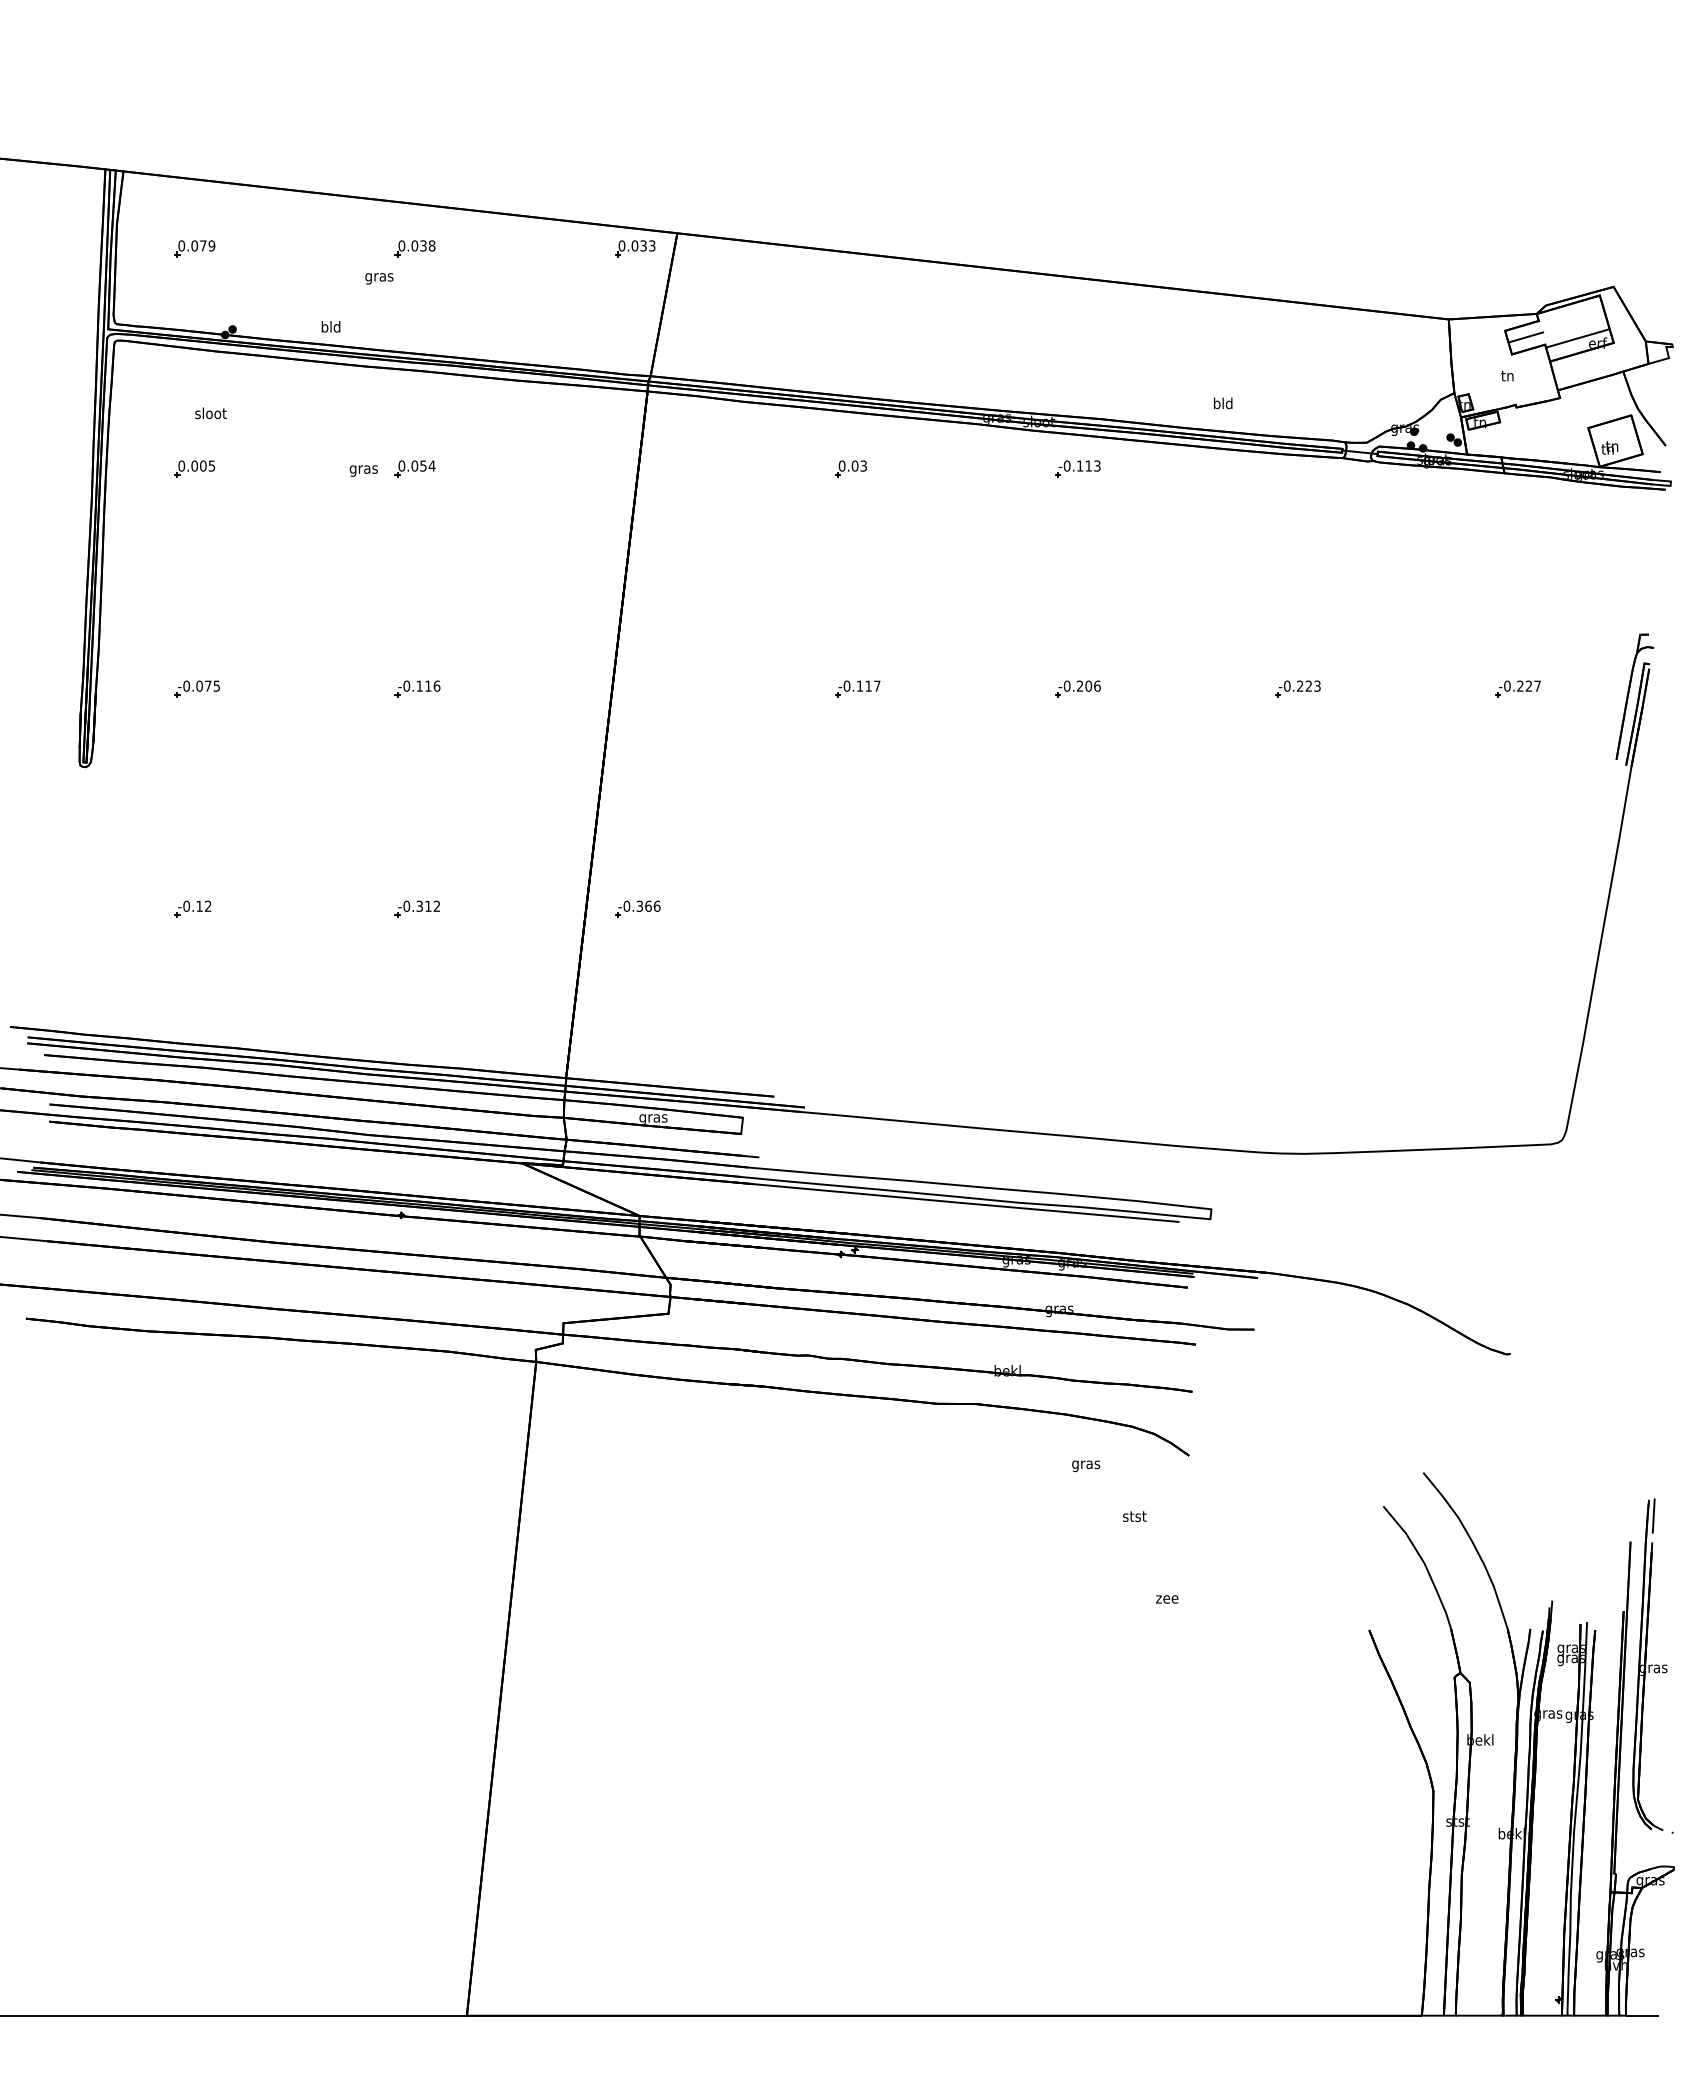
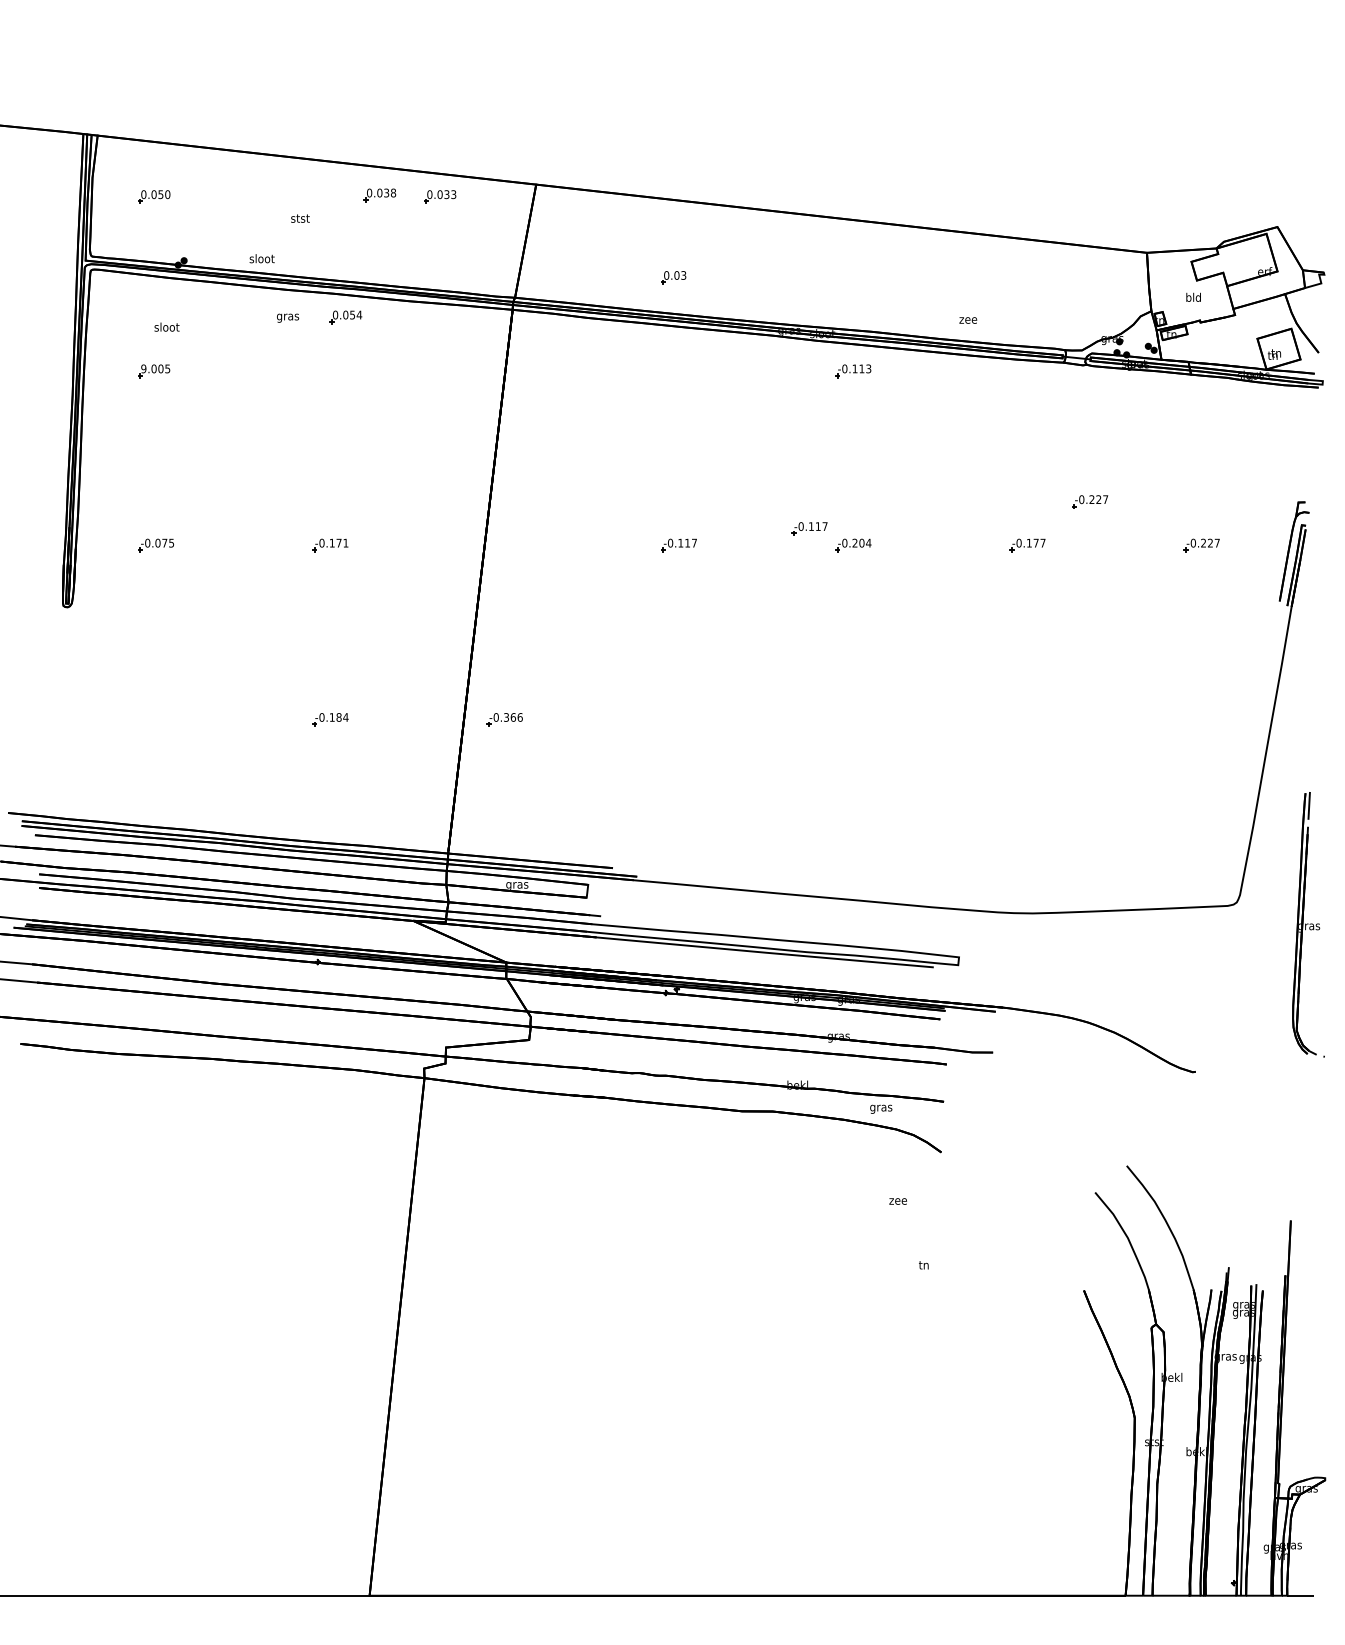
text: (207, 245) -> (164, 194), 0.079 -> 0.050
part: (414, 248) -> (379, 195), moved
part: (635, 248) -> (440, 196), moved
text: (379, 277) -> (300, 219), gras -> stst
text: (331, 326) -> (262, 258), bld -> sloot
line: (1526, 337) -> (1208, 267), removed
line: (1577, 338) -> (1248, 267), removed
text: (1507, 375) -> (1193, 297), tn -> bld
text: (1222, 403) -> (967, 319), bld -> zee
text: (181, 465) -> (143, 368), 0.005 -> 9.005
part: (414, 468) -> (345, 316), moved
part: (850, 468) -> (673, 277), moved
text: (363, 470) -> (287, 317), moved
part: (1376, 633) -> (1089, 501), added
part: (1022, 667) -> (809, 528), added
text: (432, 685) -> (342, 542), -0.116 -> -0.171
text: (1096, 685) -> (868, 542), -0.206 -> -0.204
text: (1308, 685) -> (1035, 542), -0.223 -> -0.177
text: (428, 905) -> (339, 716), -0.312 -> -0.184
part: (192, 908) -> (152, 719), removed
text: (1086, 1466) -> (881, 1109), moved
text: (1134, 1516) -> (898, 1200), stst -> zee
text: (1167, 1598) -> (924, 1265), zee -> tn
part: (1652, 1665) -> (1308, 924), moved

